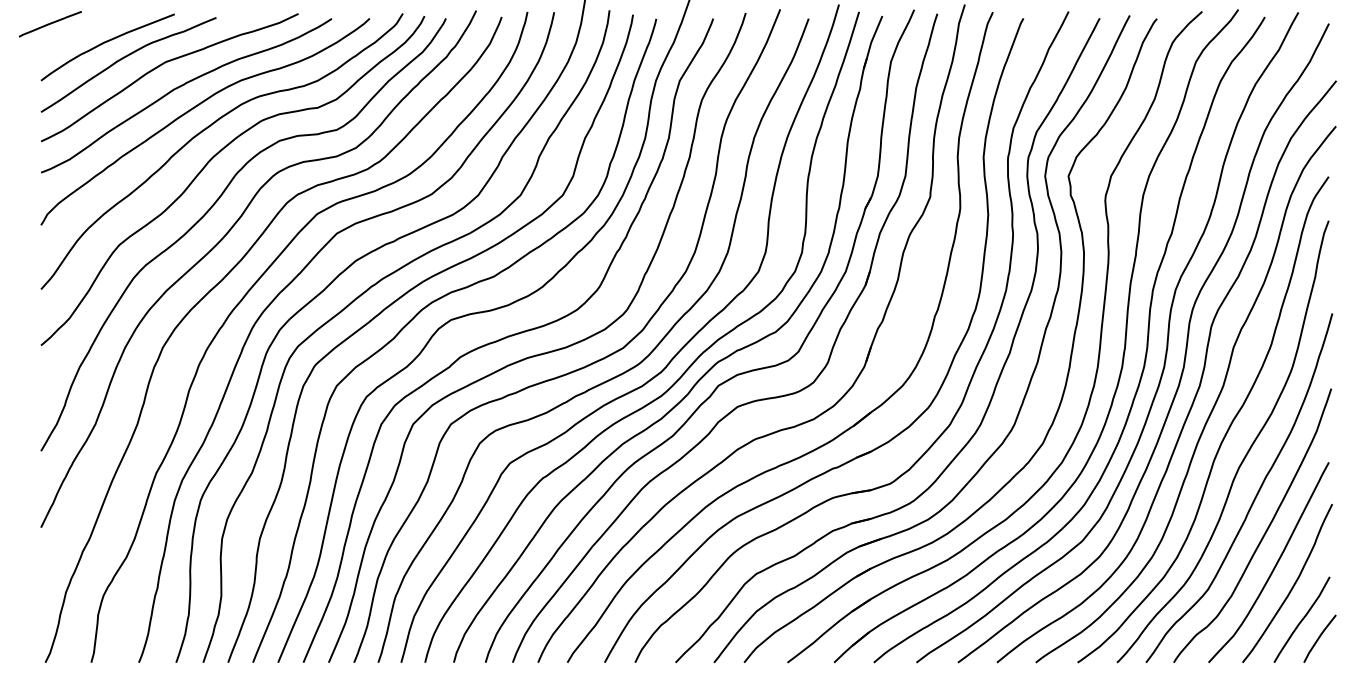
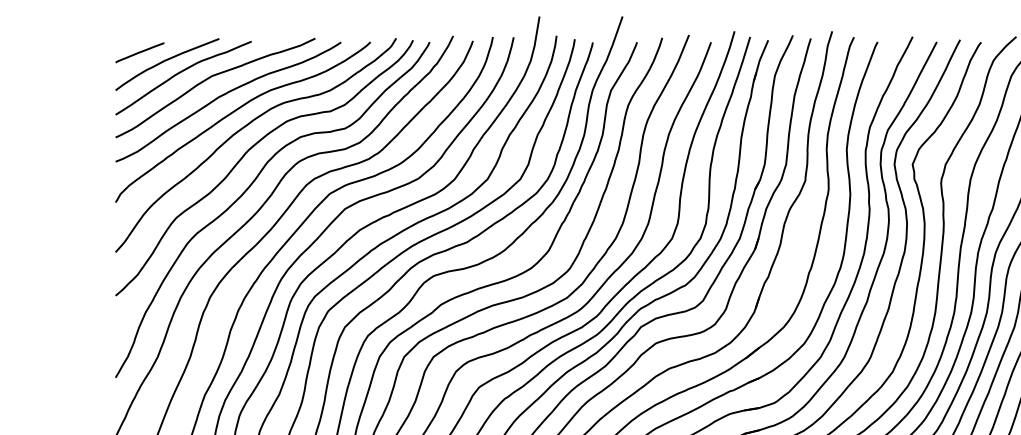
line: (49, 24) -> (139, 52), moved

